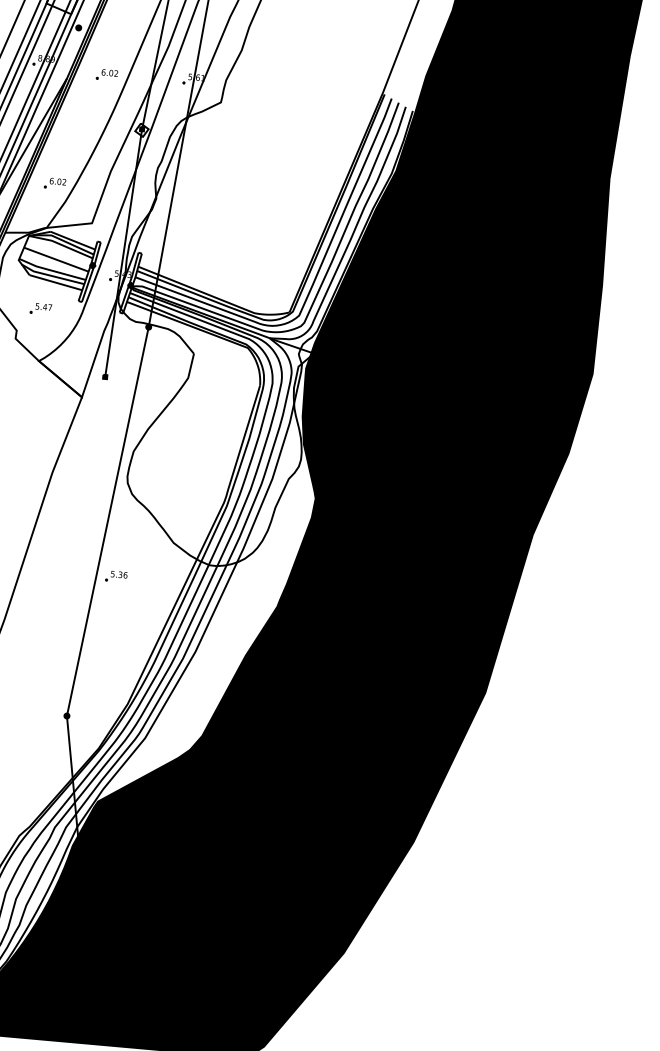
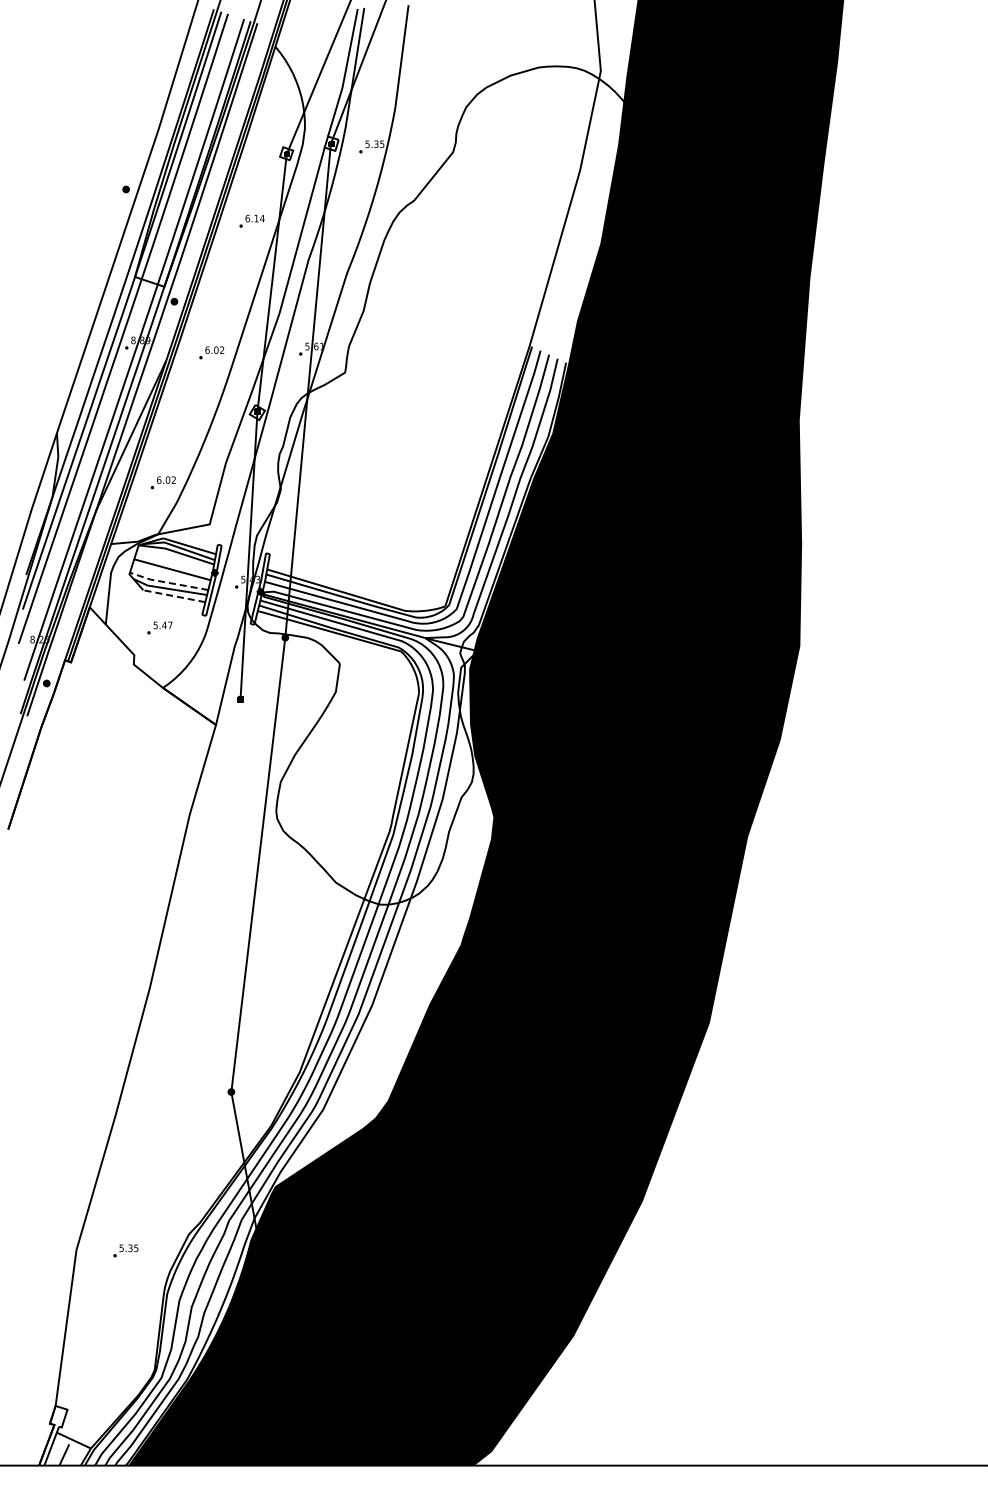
line: (51, 270) -> (168, 582), solid -> dashed
line: (56, 282) -> (174, 596), solid -> dashed
part: (116, 576) -> (273, 926), removed

